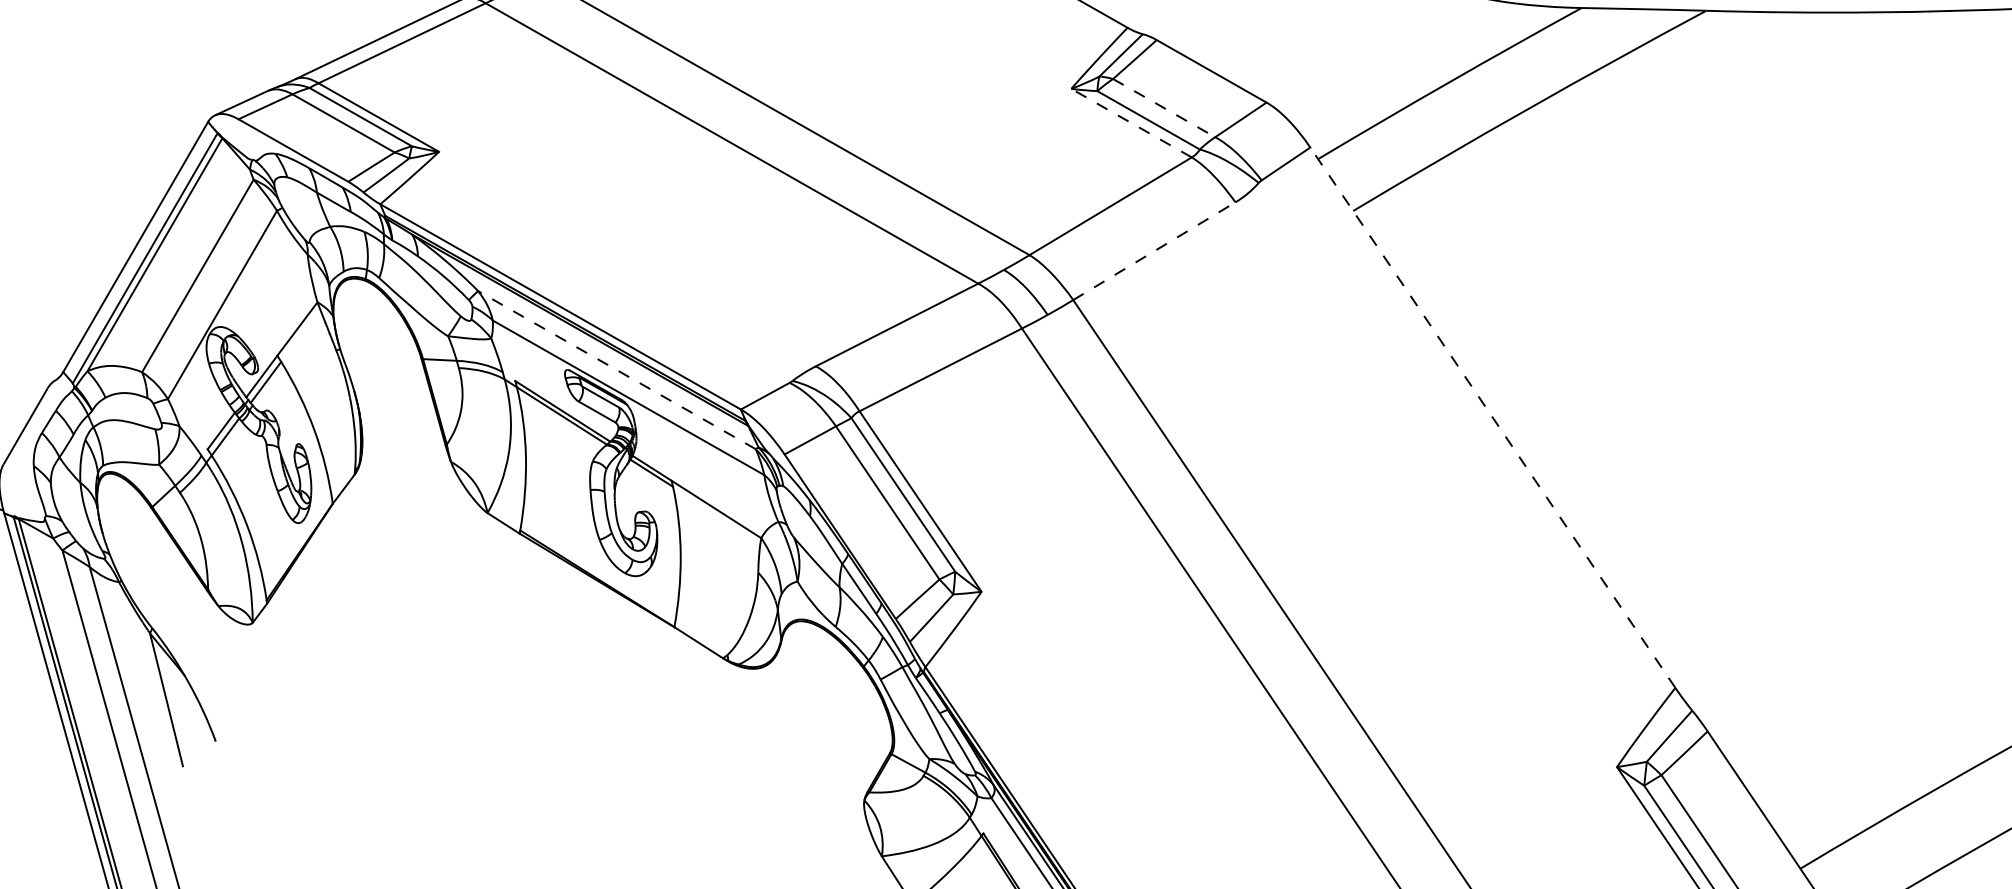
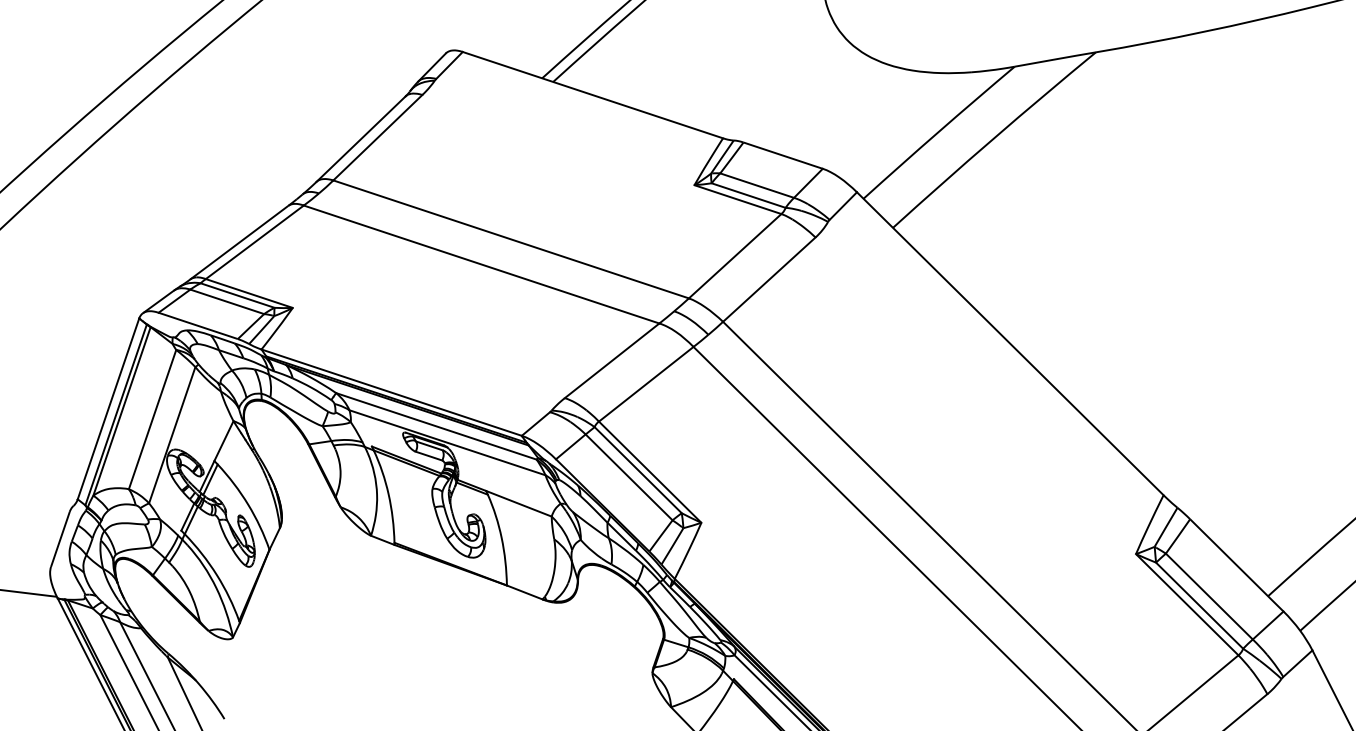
line: (1164, 107) -> (757, 185), dashed -> solid
line: (1130, 122) -> (737, 199), dashed -> solid
line: (1154, 251) -> (769, 279), dashed -> solid
line: (617, 370) -> (436, 426), dashed -> solid
line: (1493, 417) -> (1010, 343), dashed -> solid

